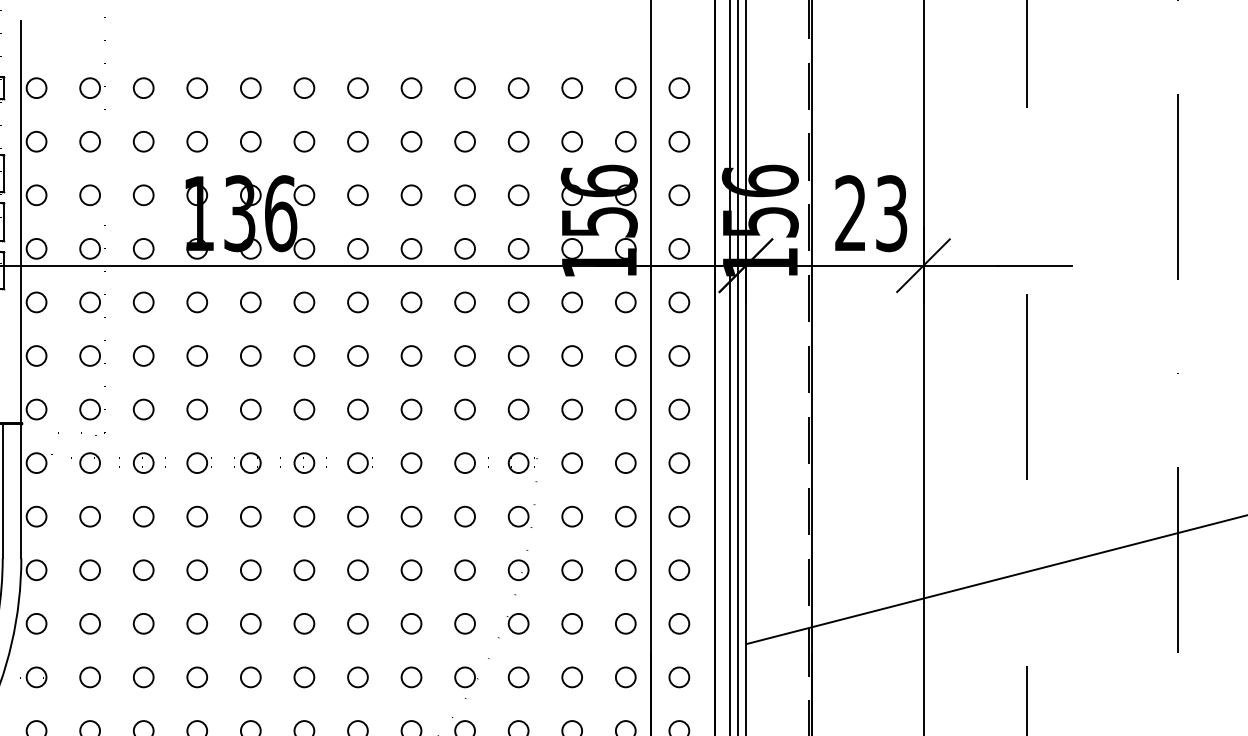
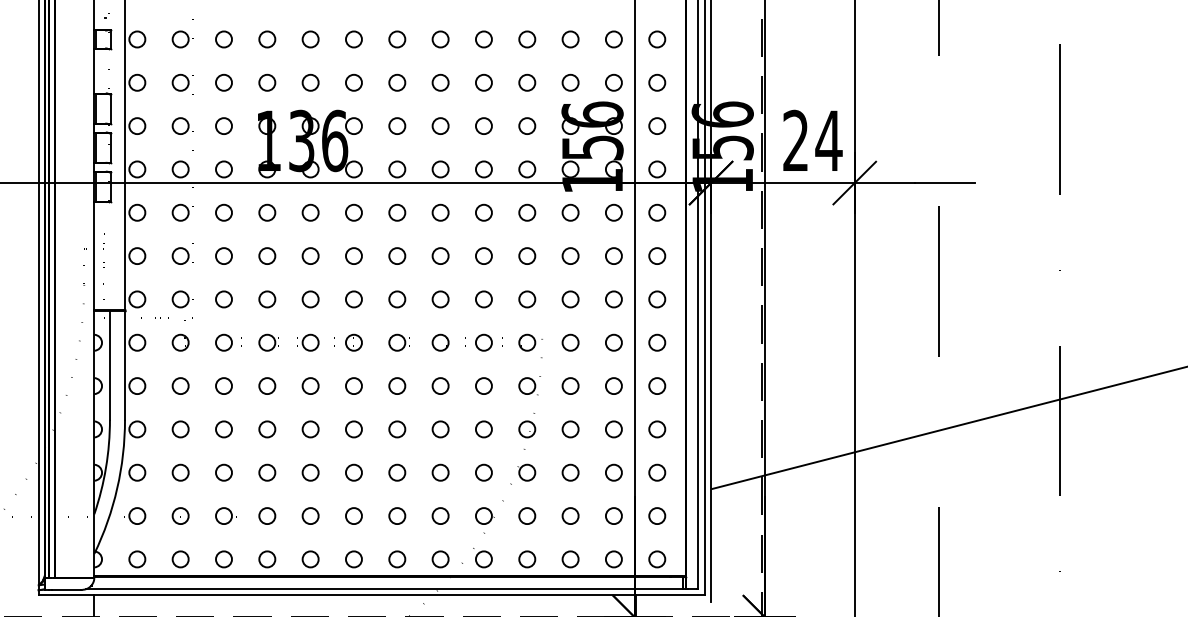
text: (891, 213) -> (828, 140), 23 -> 24

